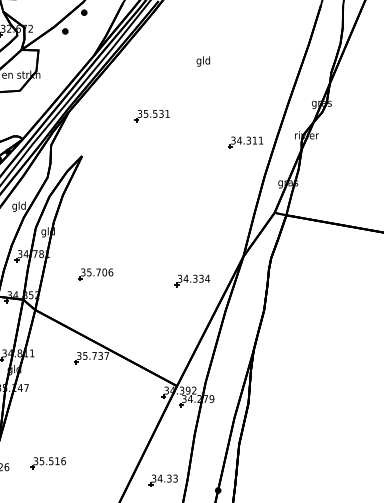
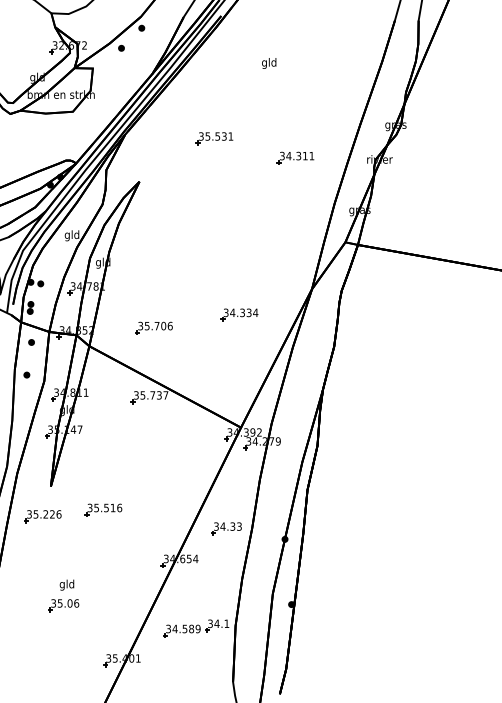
text: (203, 61) -> (269, 63), moved
part: (245, 141) -> (295, 157), moved
part: (95, 273) -> (153, 327), moved
part: (192, 280) -> (239, 314), moved

